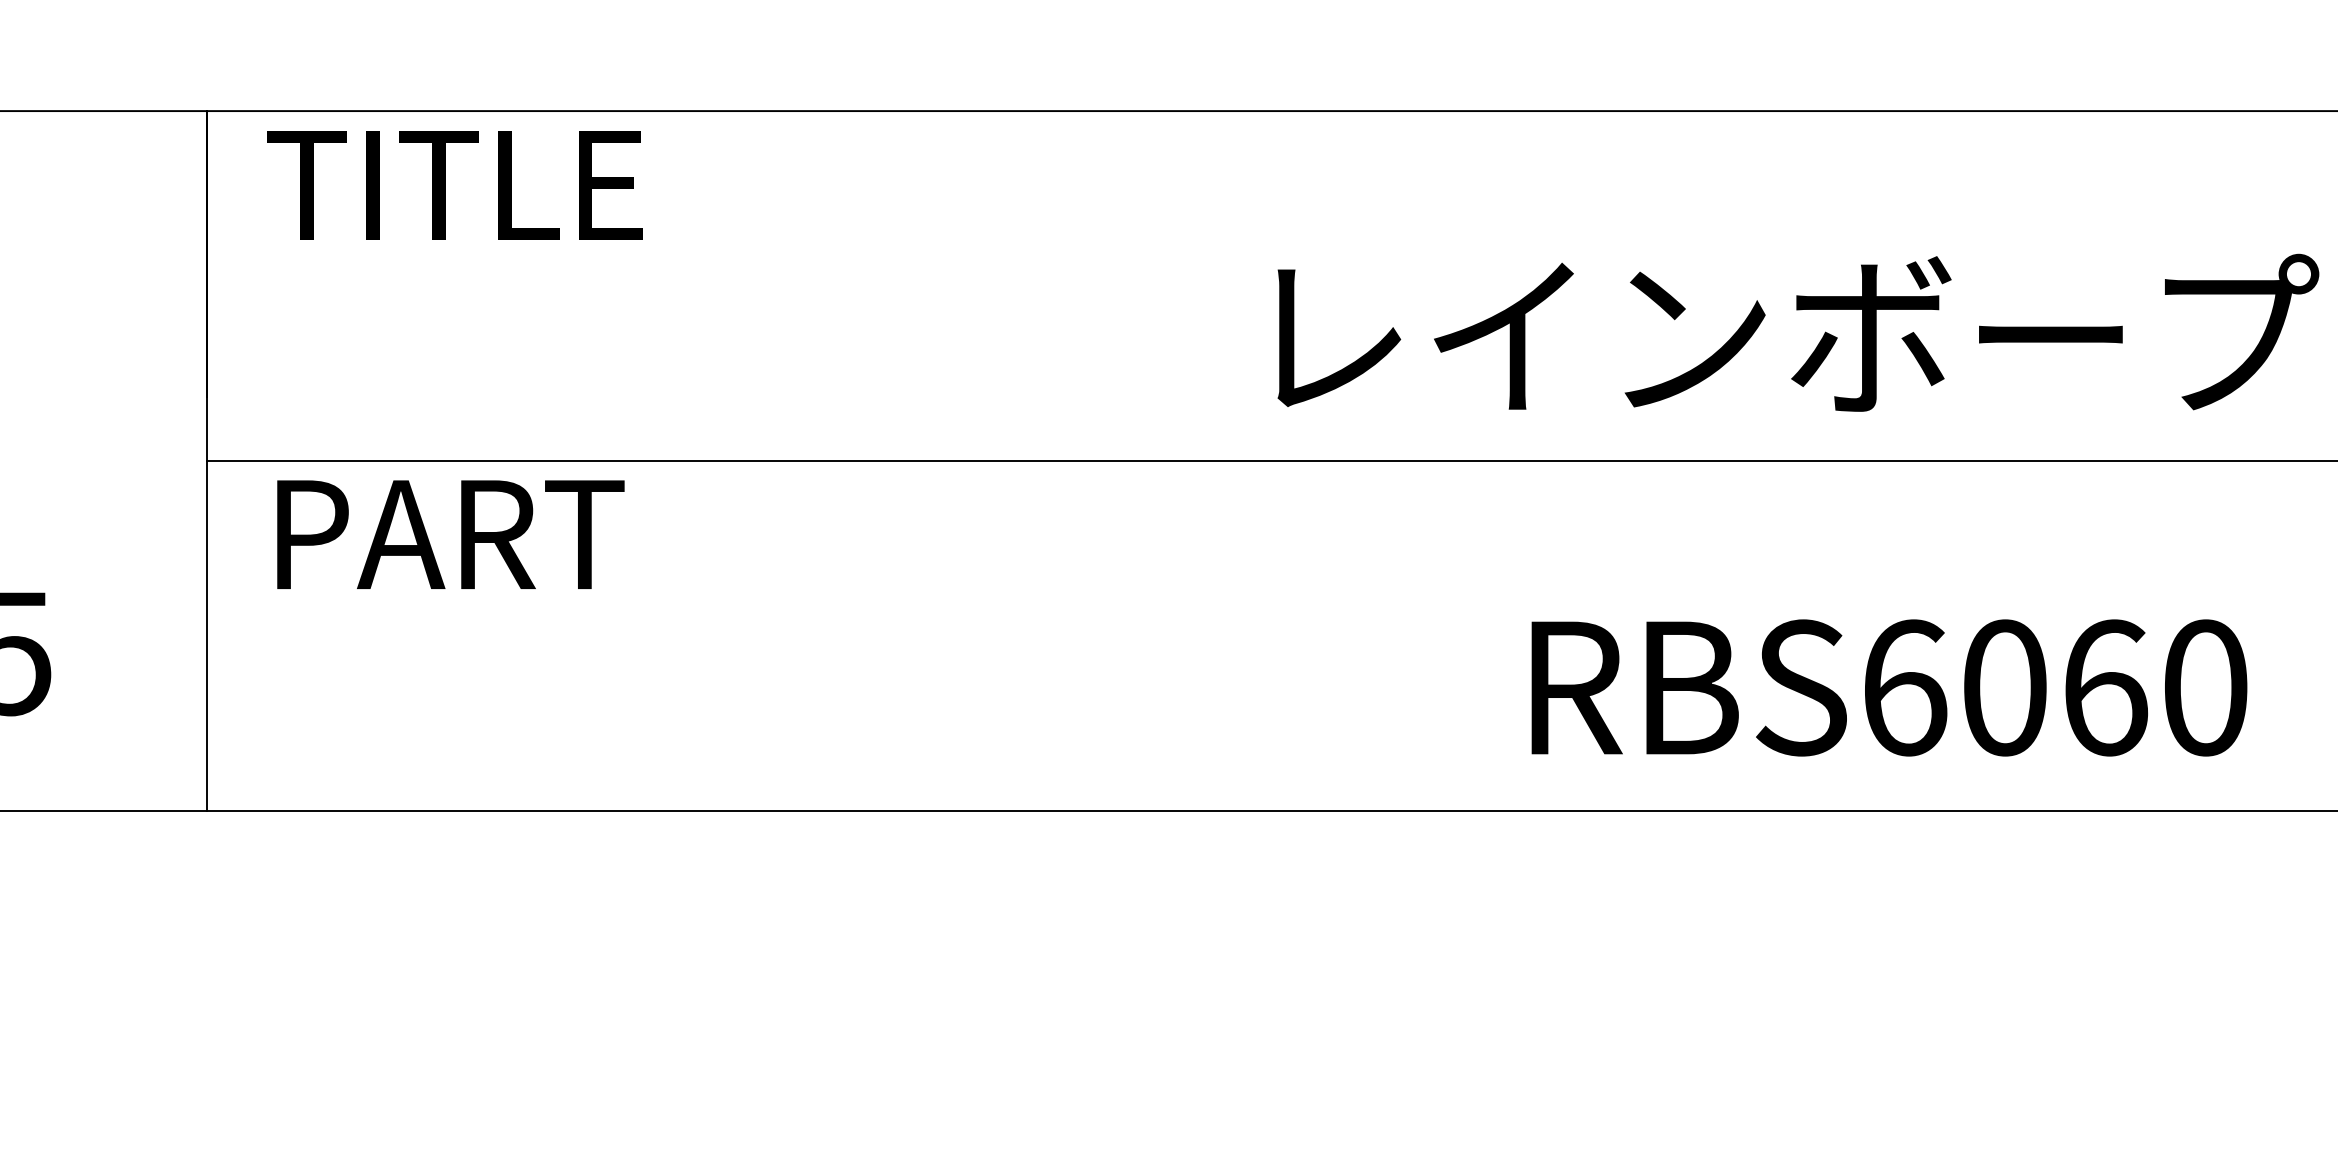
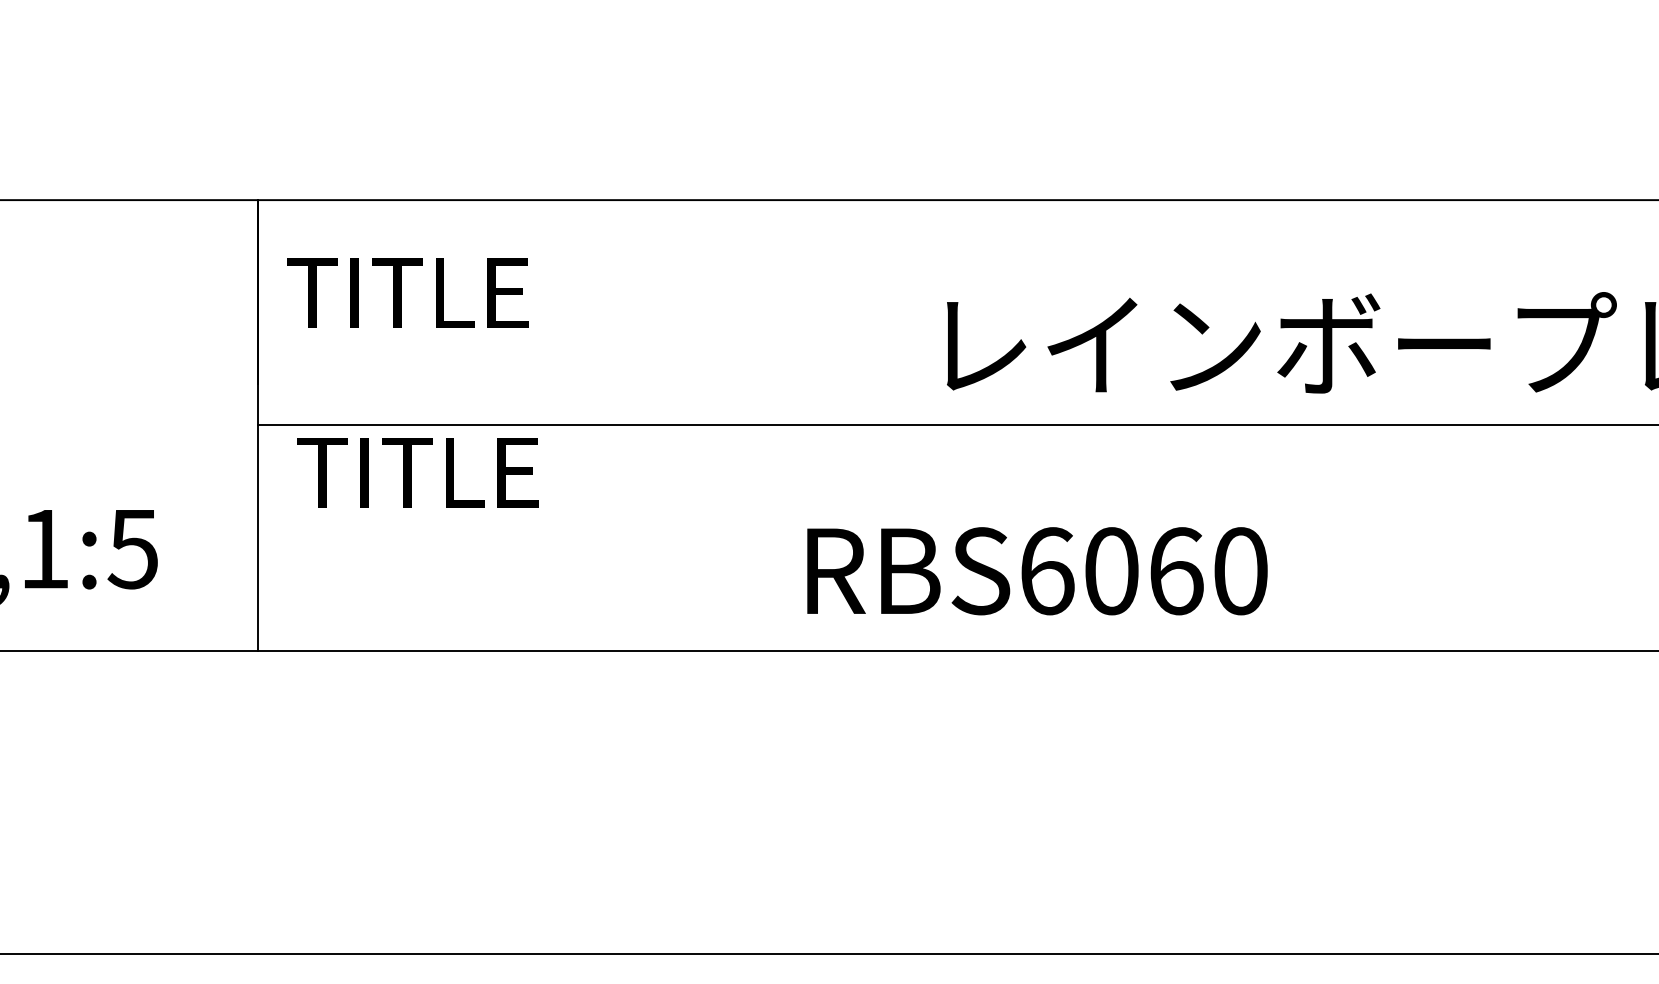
text: (454, 184) -> (407, 292), moved
text: (454, 534) -> (417, 472), PART -> TITLE
text: (1889, 688) -> (1037, 571), moved

